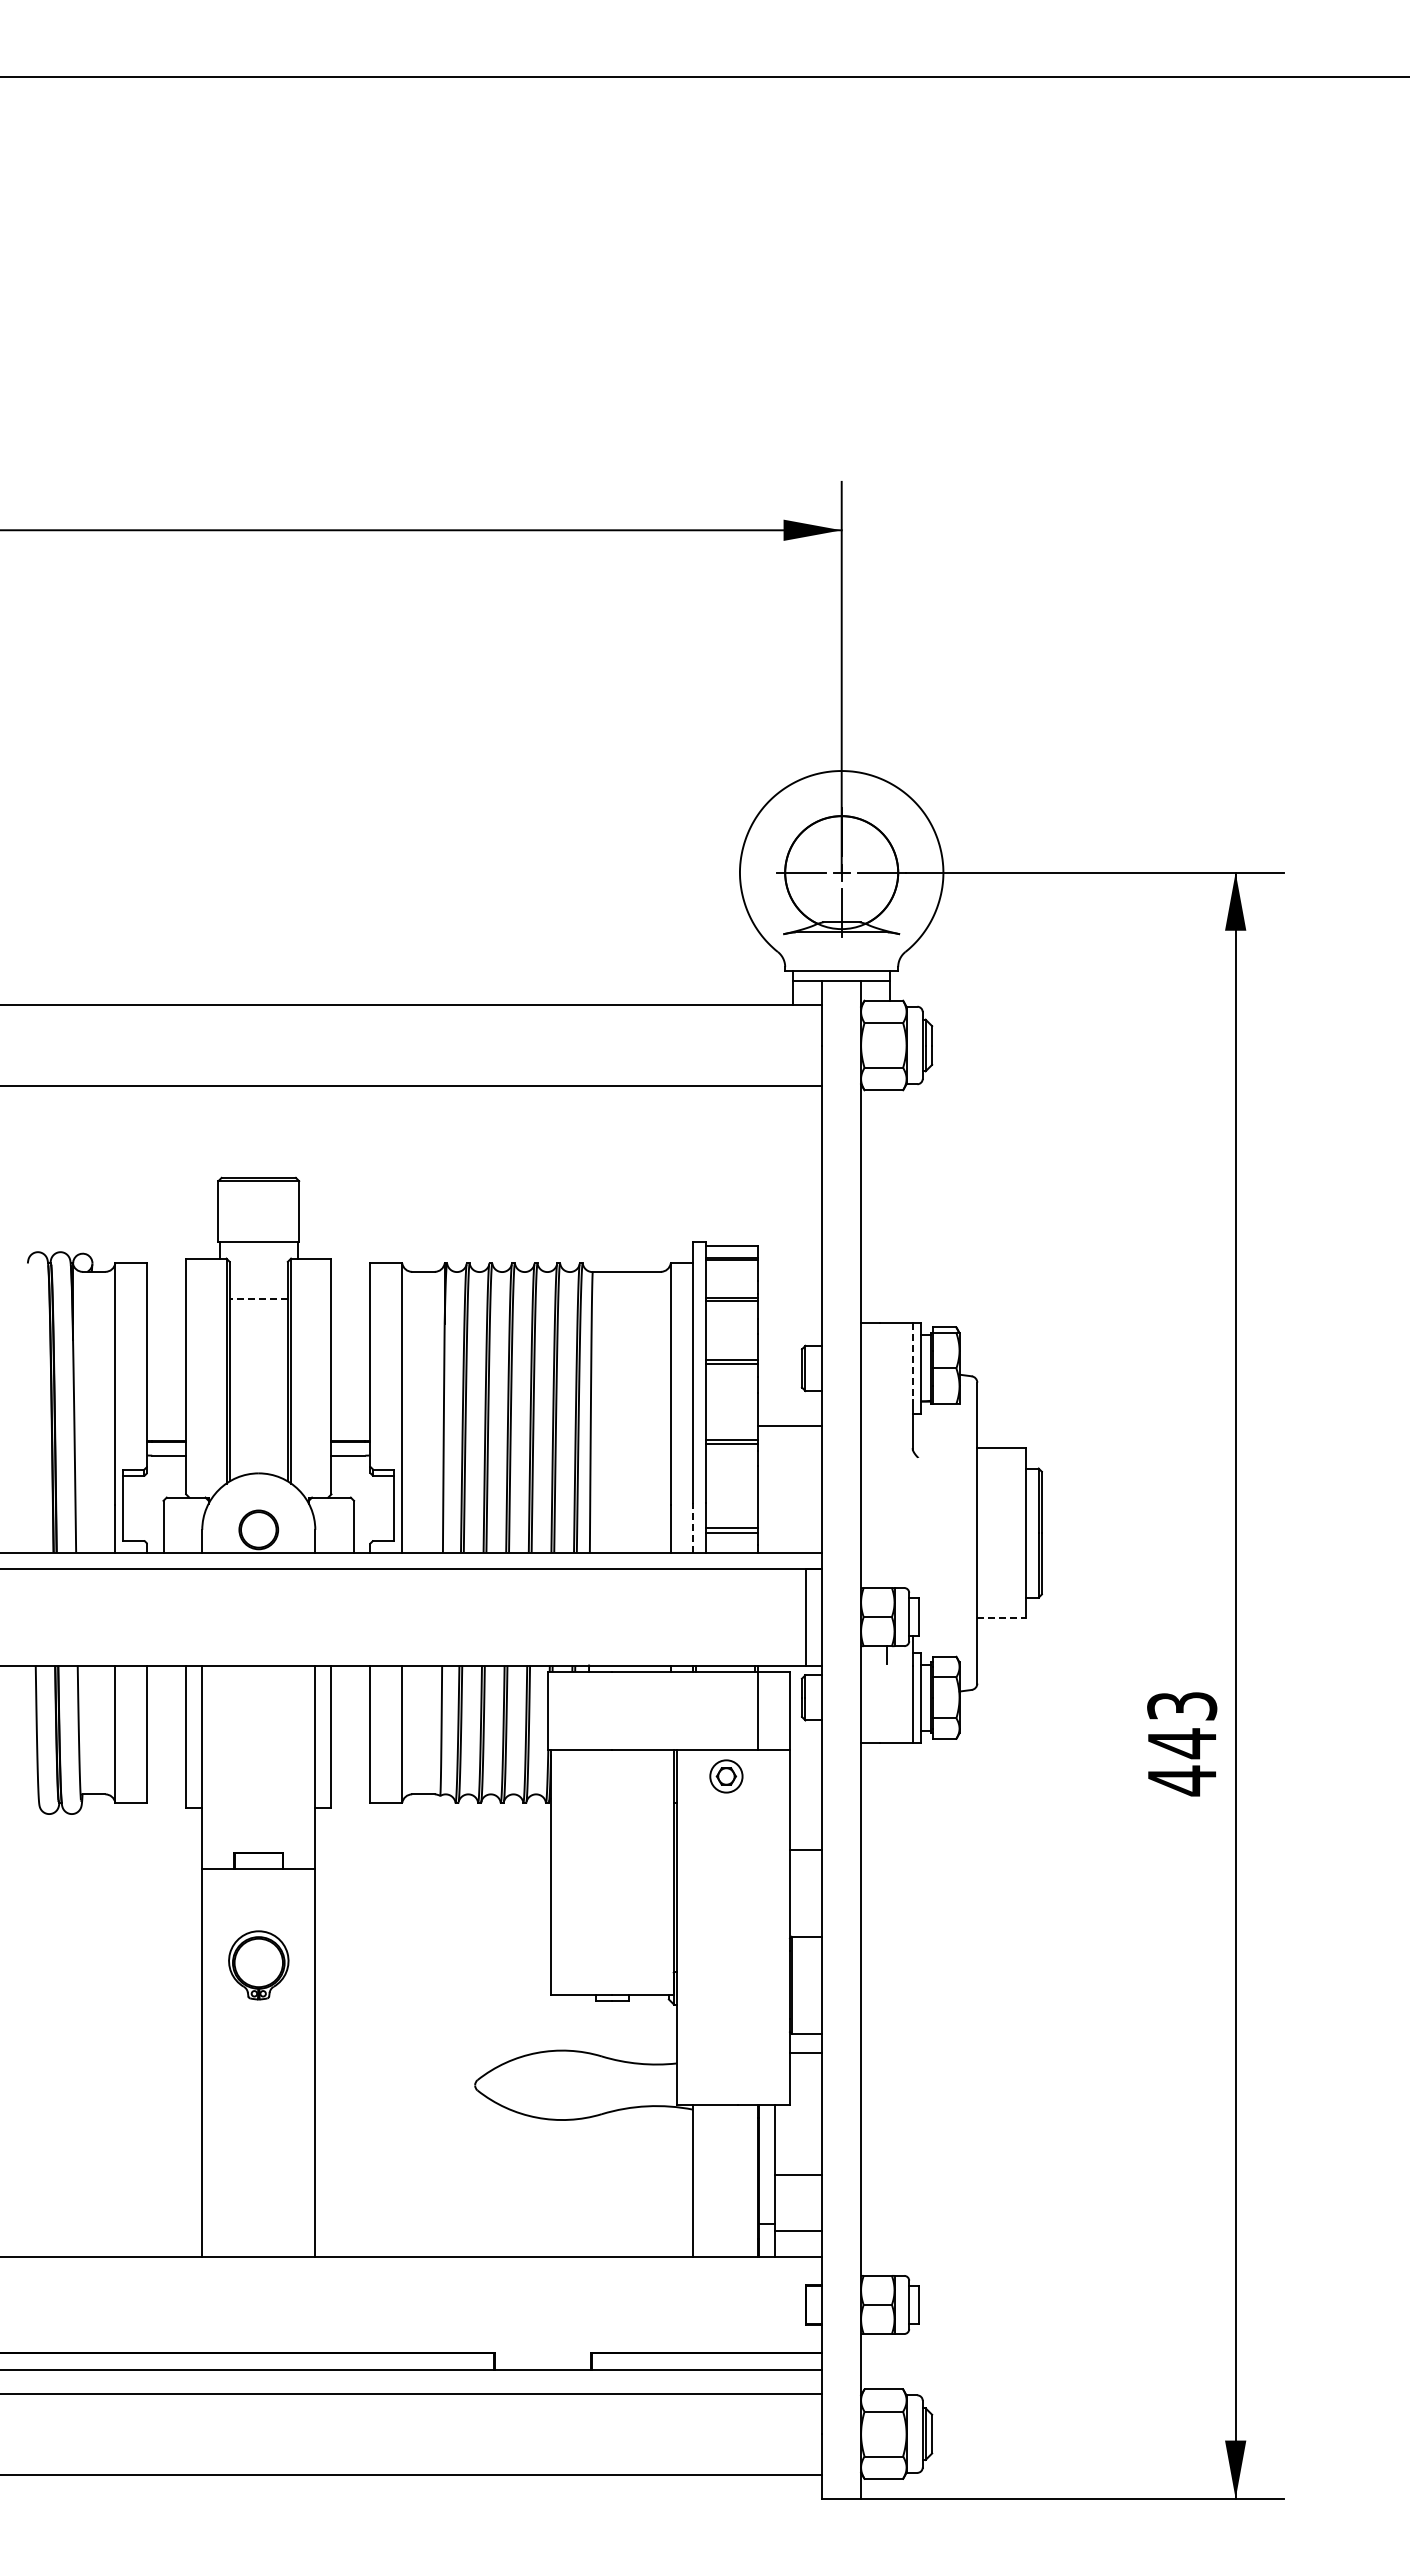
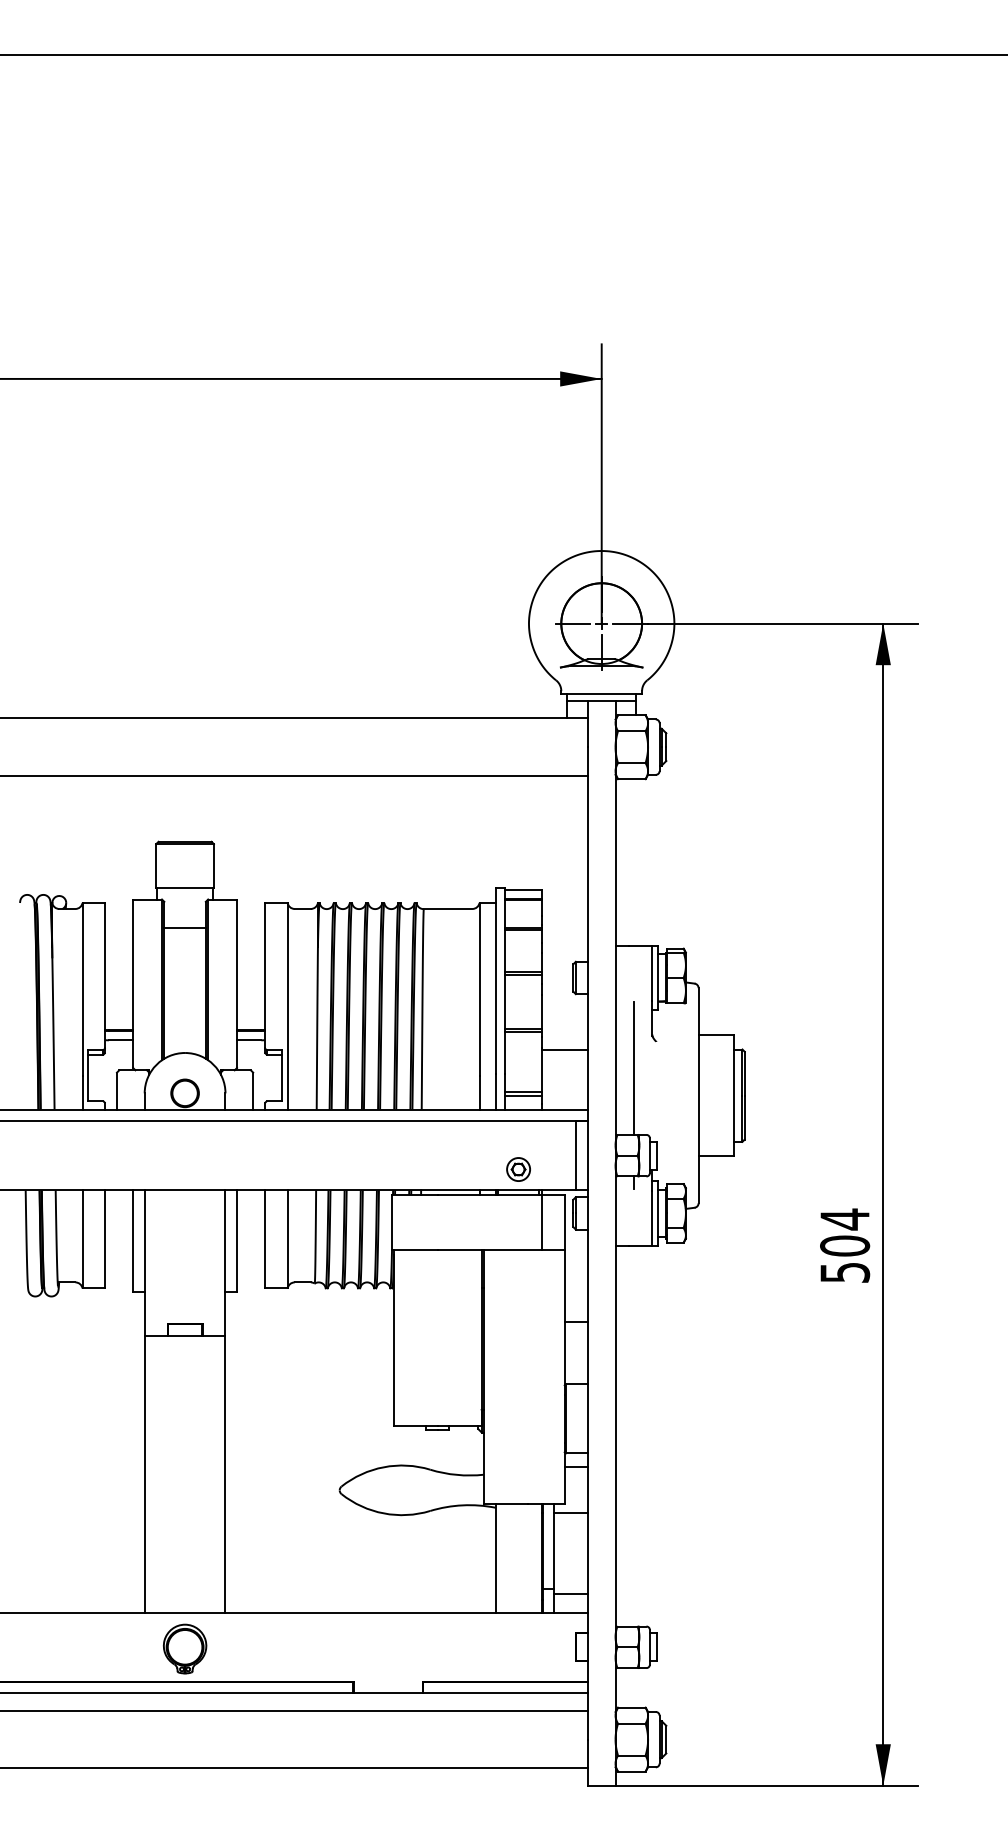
line: (258, 1299) -> (184, 928), dashed -> solid
line: (912, 1361) -> (652, 973), dashed -> solid
line: (789, 1425) -> (564, 1049), moved
line: (886, 1495) -> (633, 1068), added
line: (693, 1527) -> (495, 1091), dashed -> solid
line: (1001, 1618) -> (715, 1156), dashed -> solid
text: (1182, 1743) -> (845, 1246), 443 -> 504
part: (726, 1776) -> (518, 1169), moved
part: (258, 1965) -> (184, 1649), moved
line: (798, 2174) -> (570, 1513), moved

